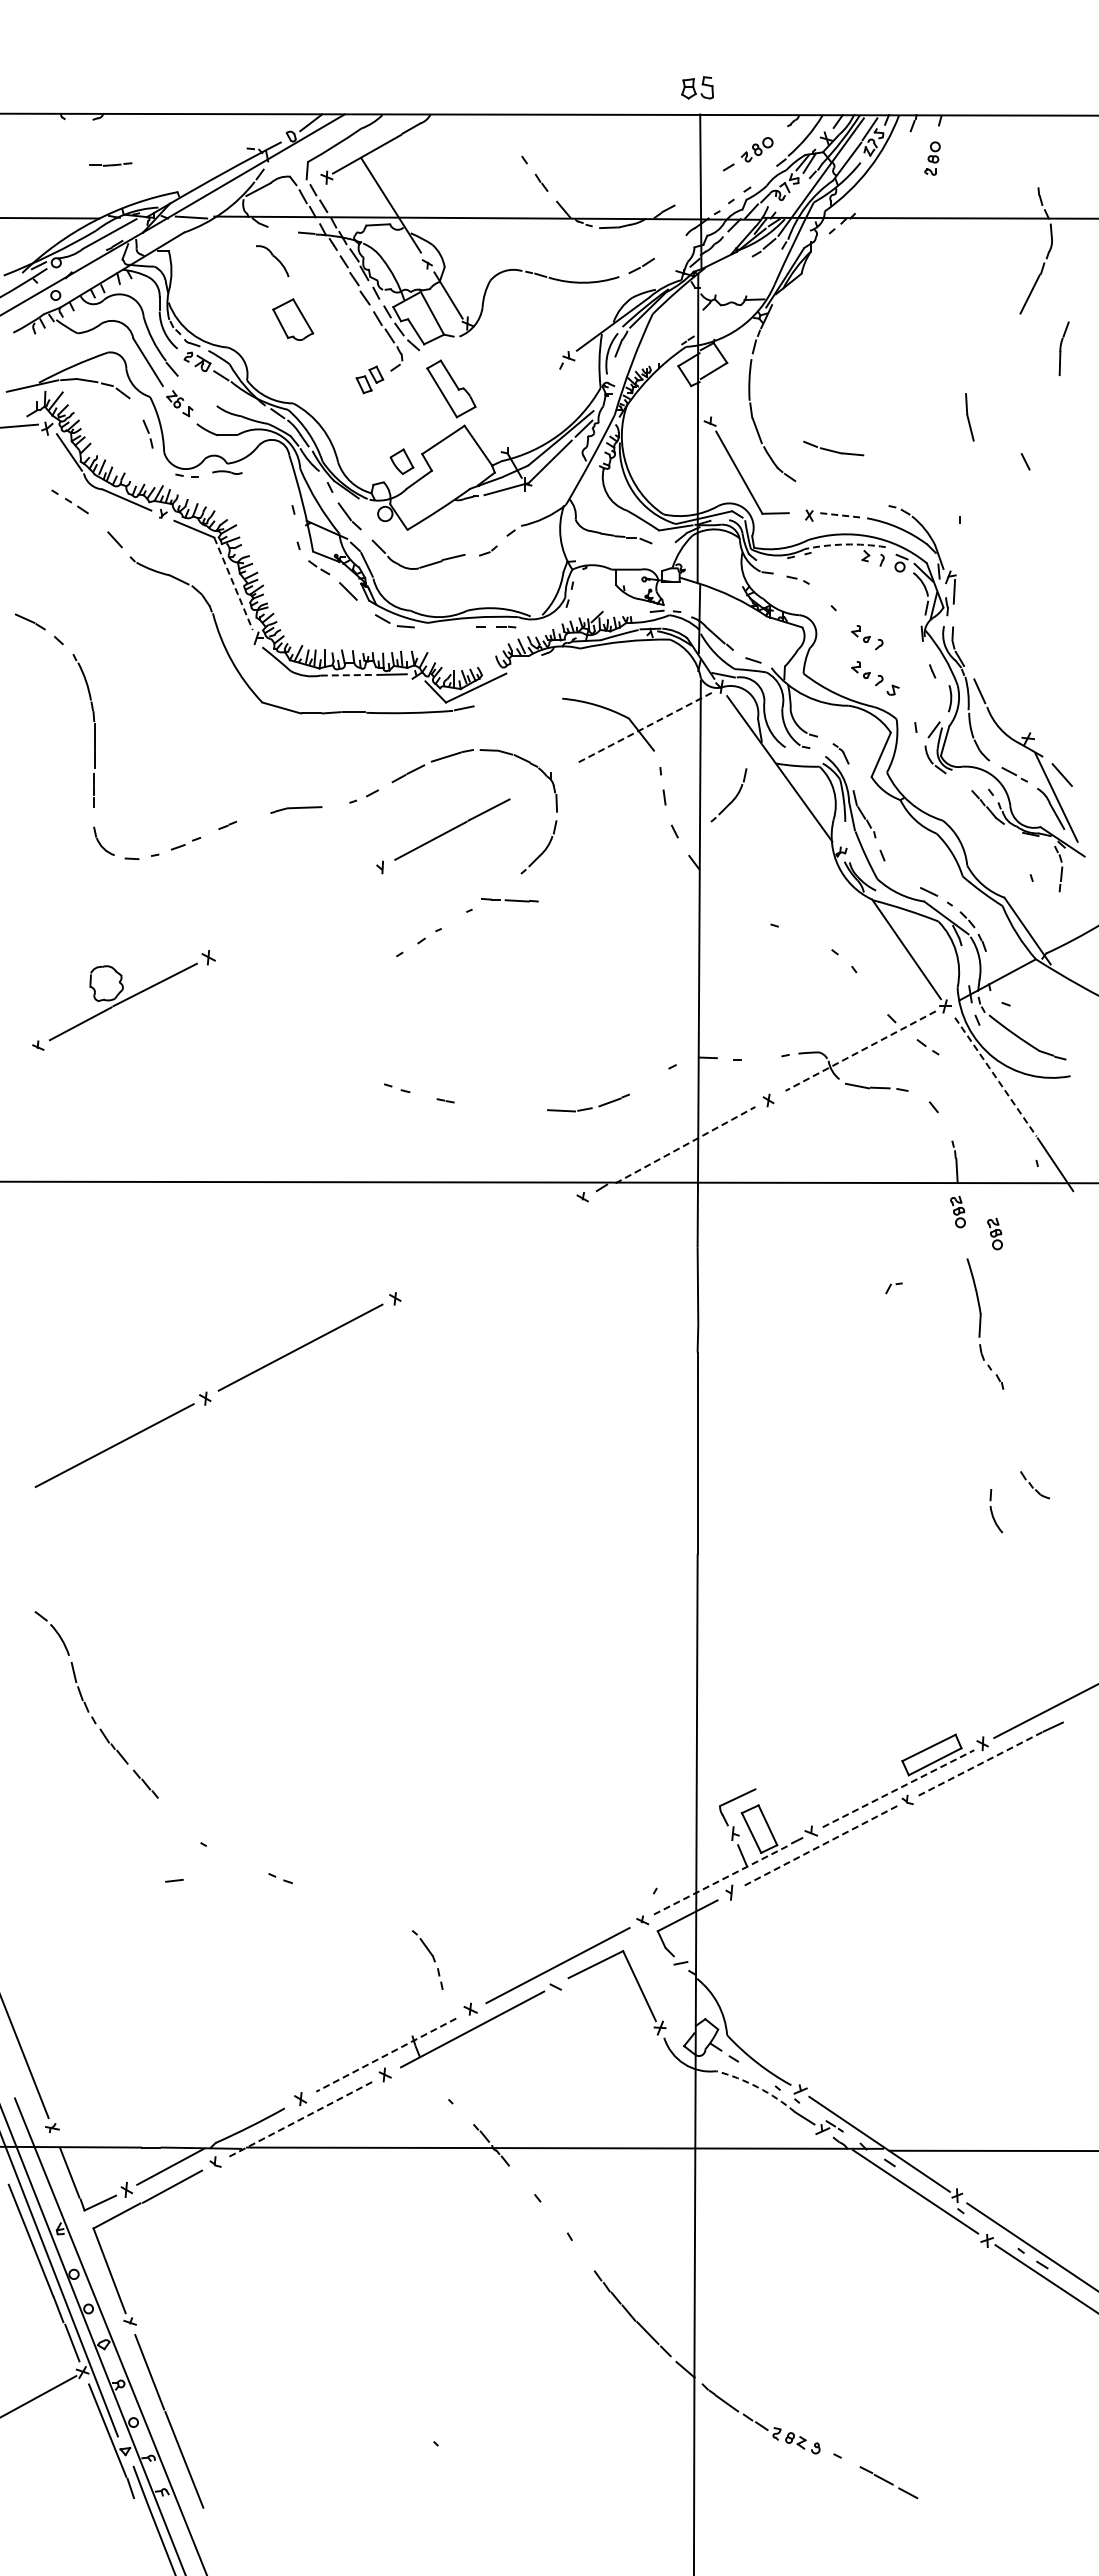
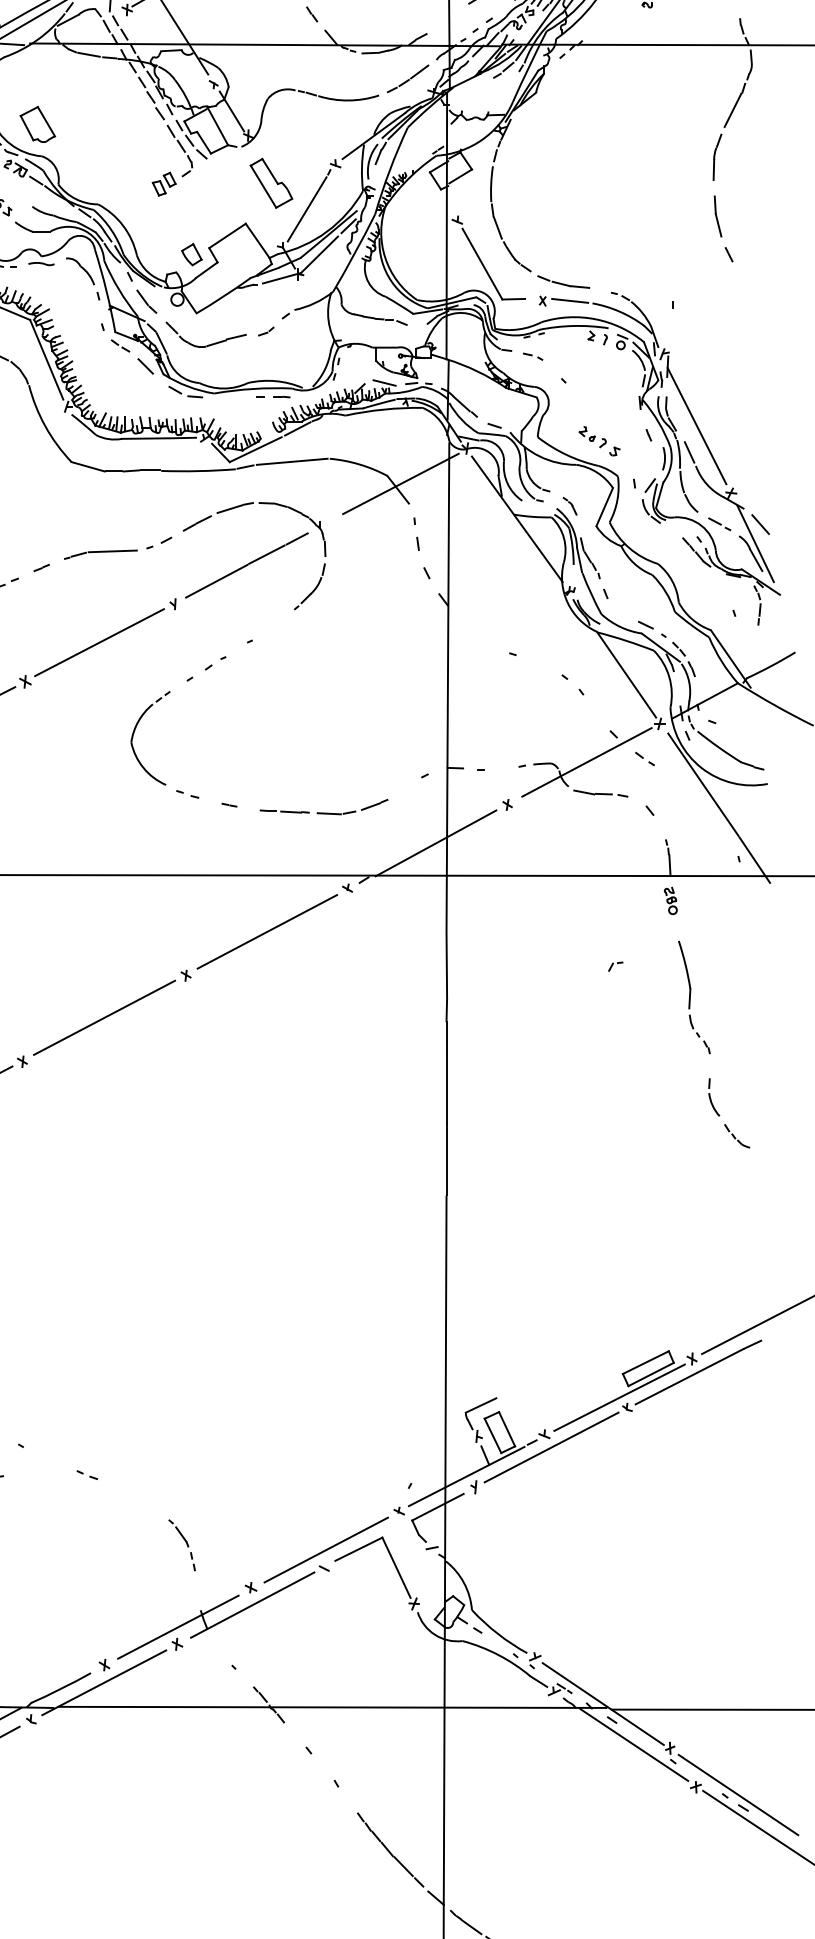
line: (282, 229) -> (88, 54), added
line: (666, 249) -> (419, 71), added
part: (272, 261) -> (80, 271), moved
part: (293, 319) -> (38, 124), moved
part: (1063, 348) -> (716, 157), moved
part: (451, 388) -> (271, 182), moved
line: (535, 408) -> (306, 208), added
part: (969, 417) -> (717, 216), moved
part: (833, 448) -> (563, 282), moved
line: (841, 515) -> (570, 300), dashed -> solid
arc: (845, 544) -> (573, 325), dashed -> solid
line: (233, 584) -> (46, 360), dashed -> solid
line: (625, 610) -> (384, 382), added
part: (867, 637) -> (592, 406), removed
line: (988, 660) -> (697, 425), added
line: (524, 663) -> (297, 428), added
line: (348, 675) -> (145, 438), dashed -> solid
line: (518, 701) -> (292, 461), added
line: (644, 727) -> (400, 483), dashed -> solid
line: (524, 791) -> (297, 538), added
part: (728, 795) -> (473, 542), removed
part: (296, 809) -> (100, 554), size x1.67
line: (509, 900) -> (284, 811), moved
line: (294, 911) -> (99, 642), added
part: (334, 1020) -> (133, 735), added
line: (860, 1051) -> (586, 762), dashed -> solid
line: (996, 1077) -> (703, 785), dashed -> solid
line: (685, 1145) -> (436, 843), dashed -> solid
part: (994, 1233) -> (702, 919), removed
line: (489, 1247) -> (267, 931), added
part: (996, 1511) -> (714, 1097), moved
line: (979, 1764) -> (689, 1376), dashed -> solid
line: (898, 1788) -> (619, 1397), dashed -> solid
line: (819, 1846) -> (551, 1447), dashed -> solid
line: (721, 1879) -> (467, 1475), dashed -> solid
part: (427, 1959) -> (181, 1544), moved
line: (386, 2055) -> (178, 1627), dashed -> solid
arc: (757, 2087) -> (498, 1655), dashed -> solid
line: (299, 2119) -> (103, 1682), dashed -> solid

